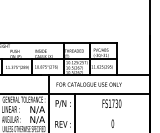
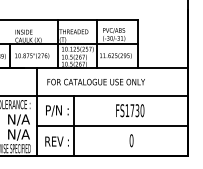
line: (99, 114) -> (111, 126), added

